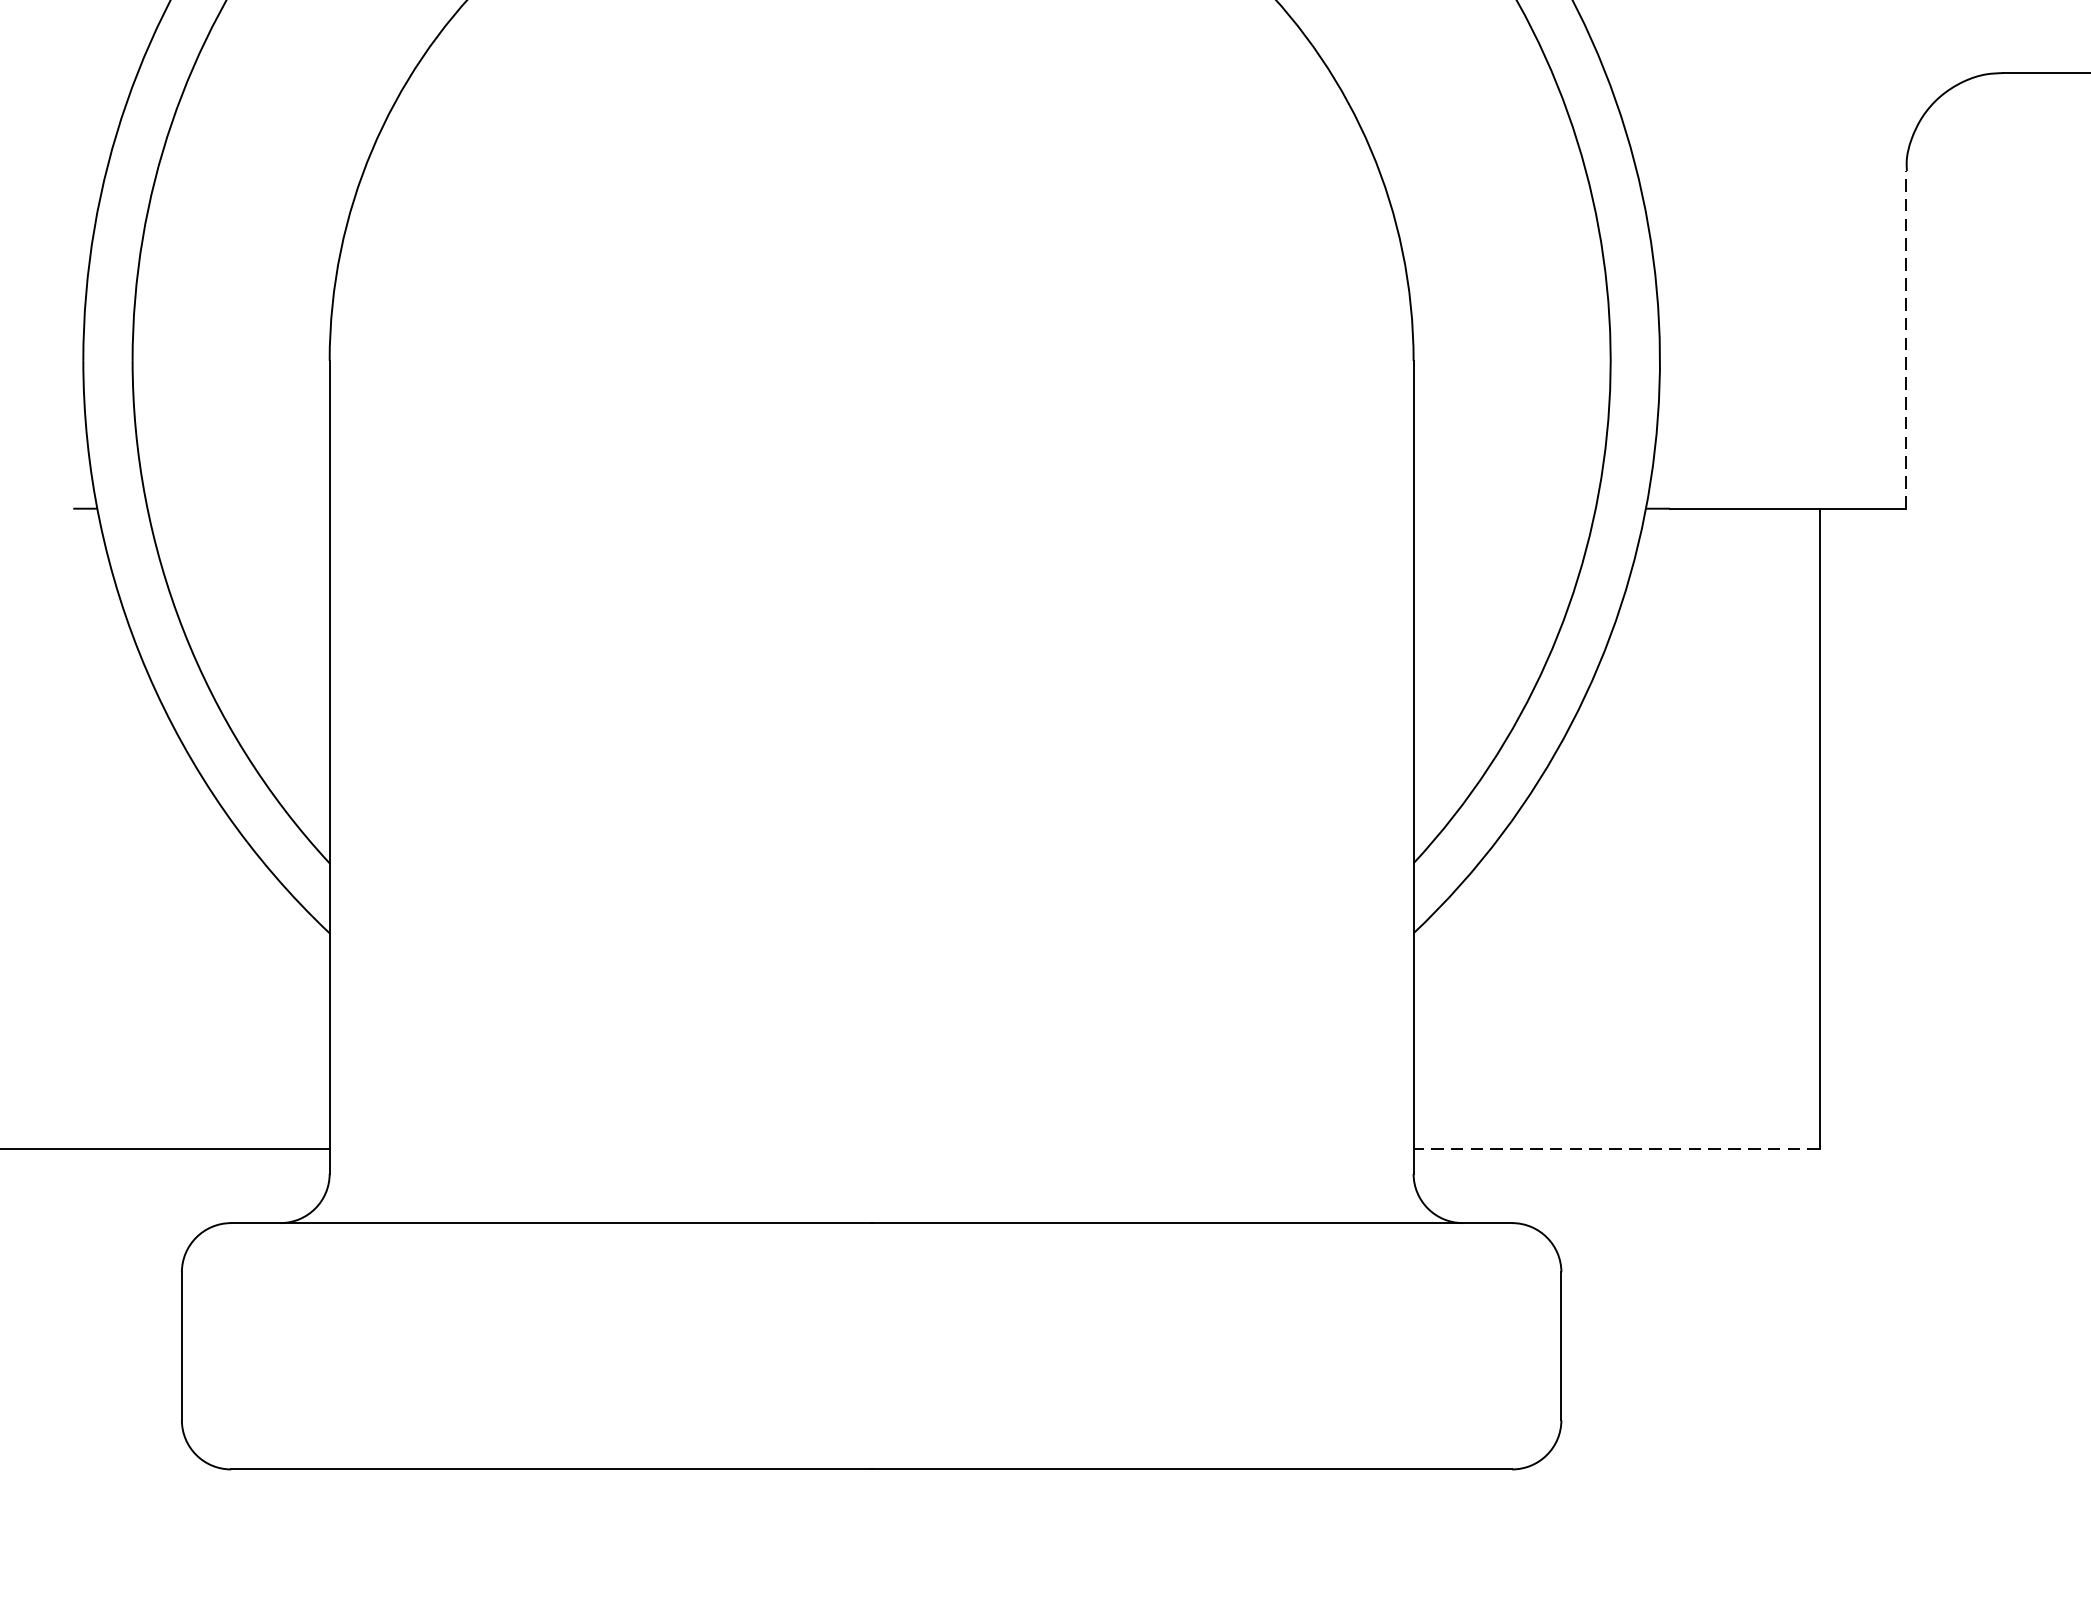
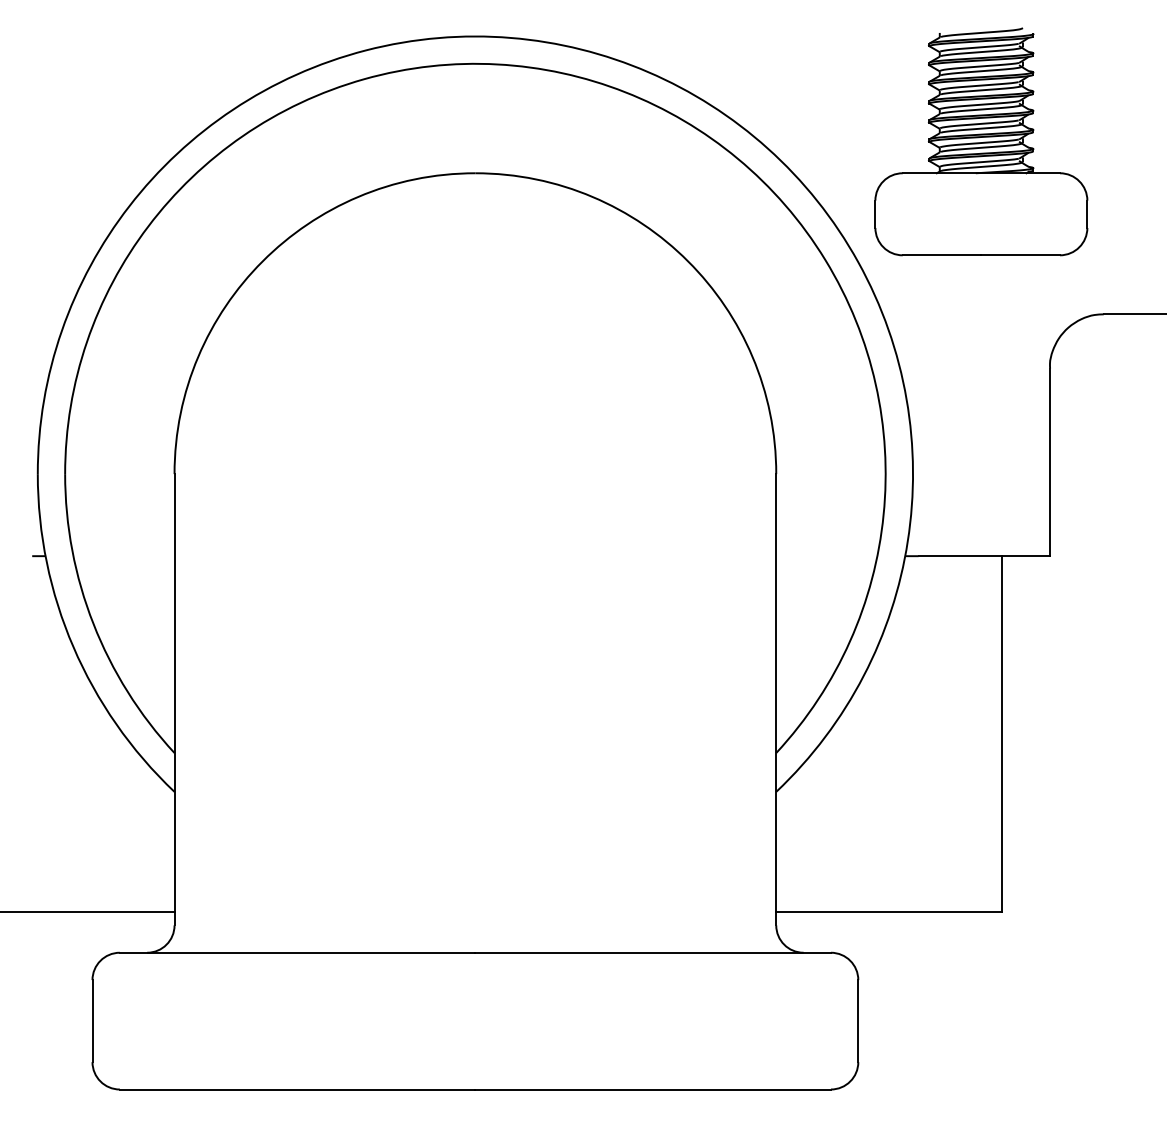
line: (1905, 339) -> (1049, 462), dashed -> solid
line: (1617, 1148) -> (889, 911), dashed -> solid

